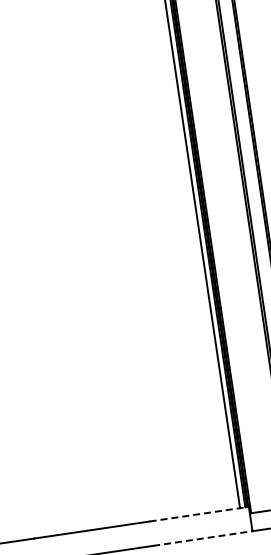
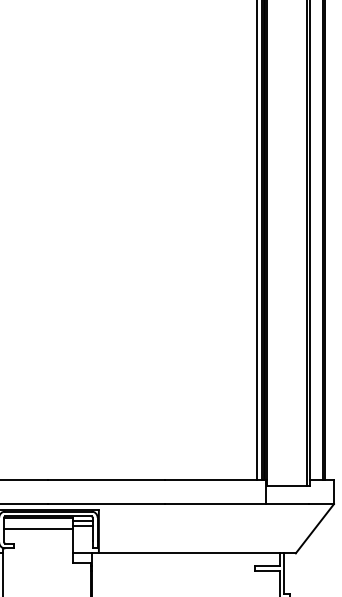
line: (199, 514) -> (215, 479), dashed -> solid
line: (202, 538) -> (215, 504), dashed -> solid

